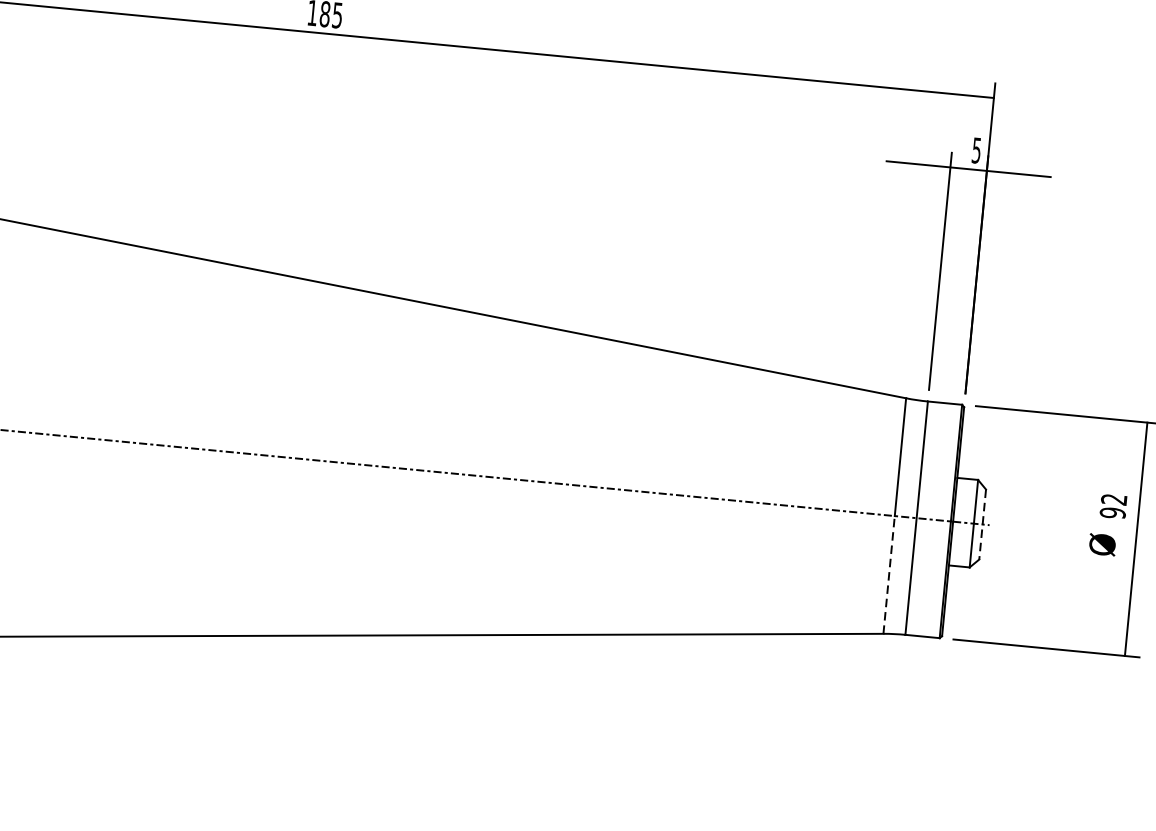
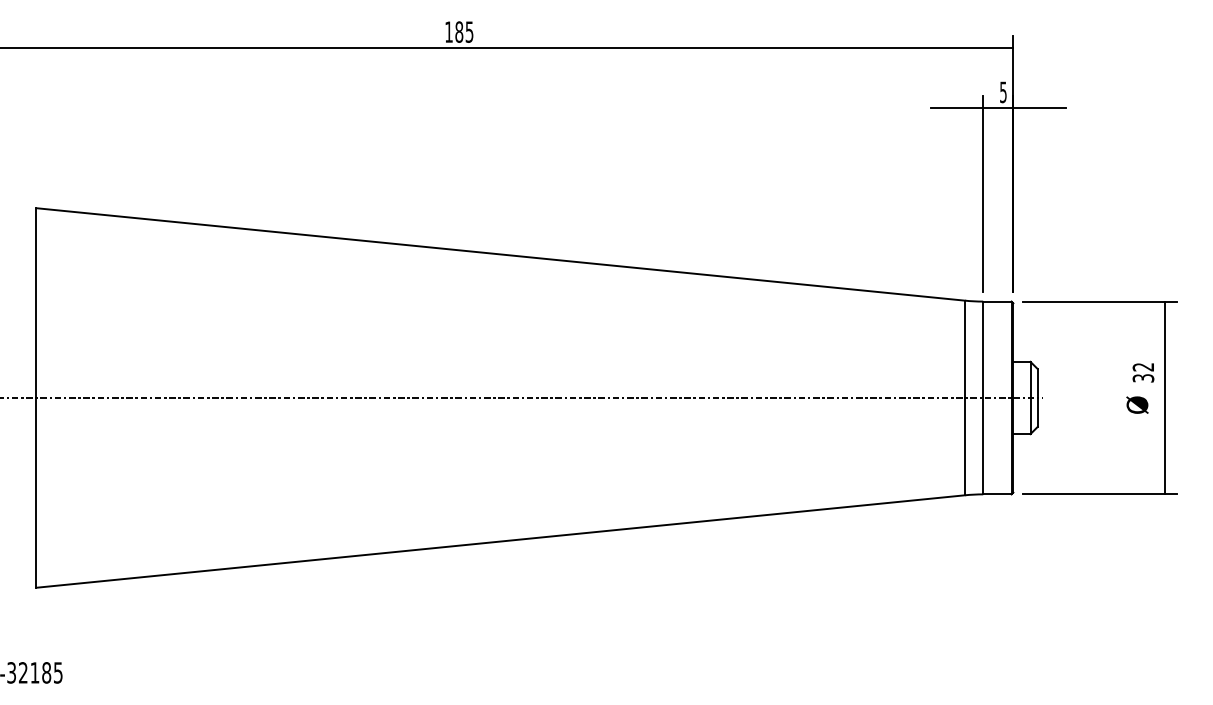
text: (1111, 513) -> (1142, 378), 92 -> 32
line: (982, 523) -> (1037, 397), dashed -> solid
line: (889, 574) -> (965, 446), dashed -> solid

